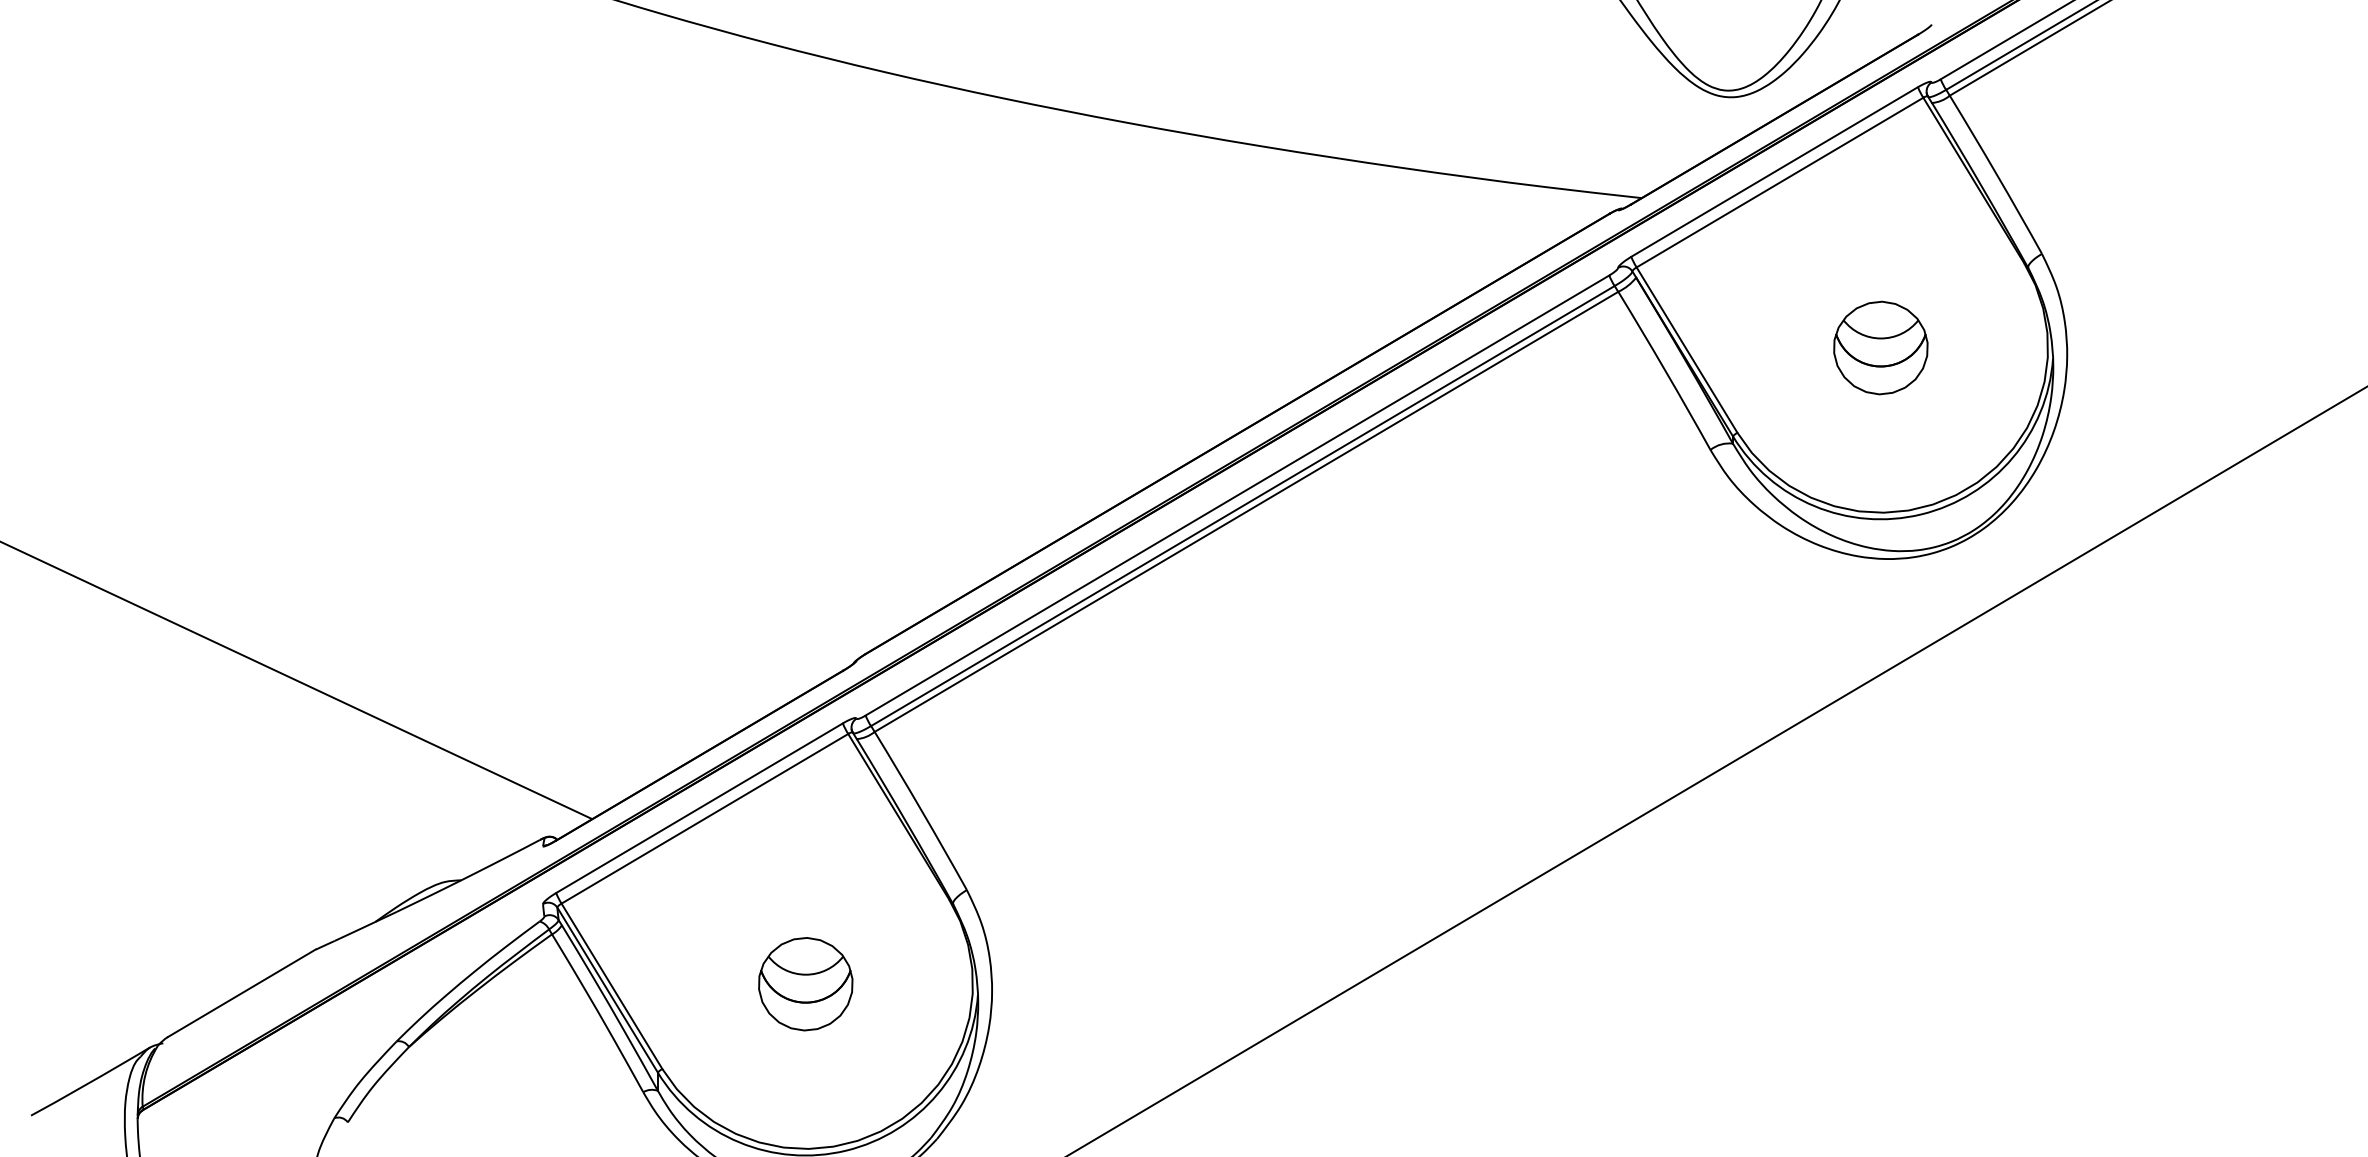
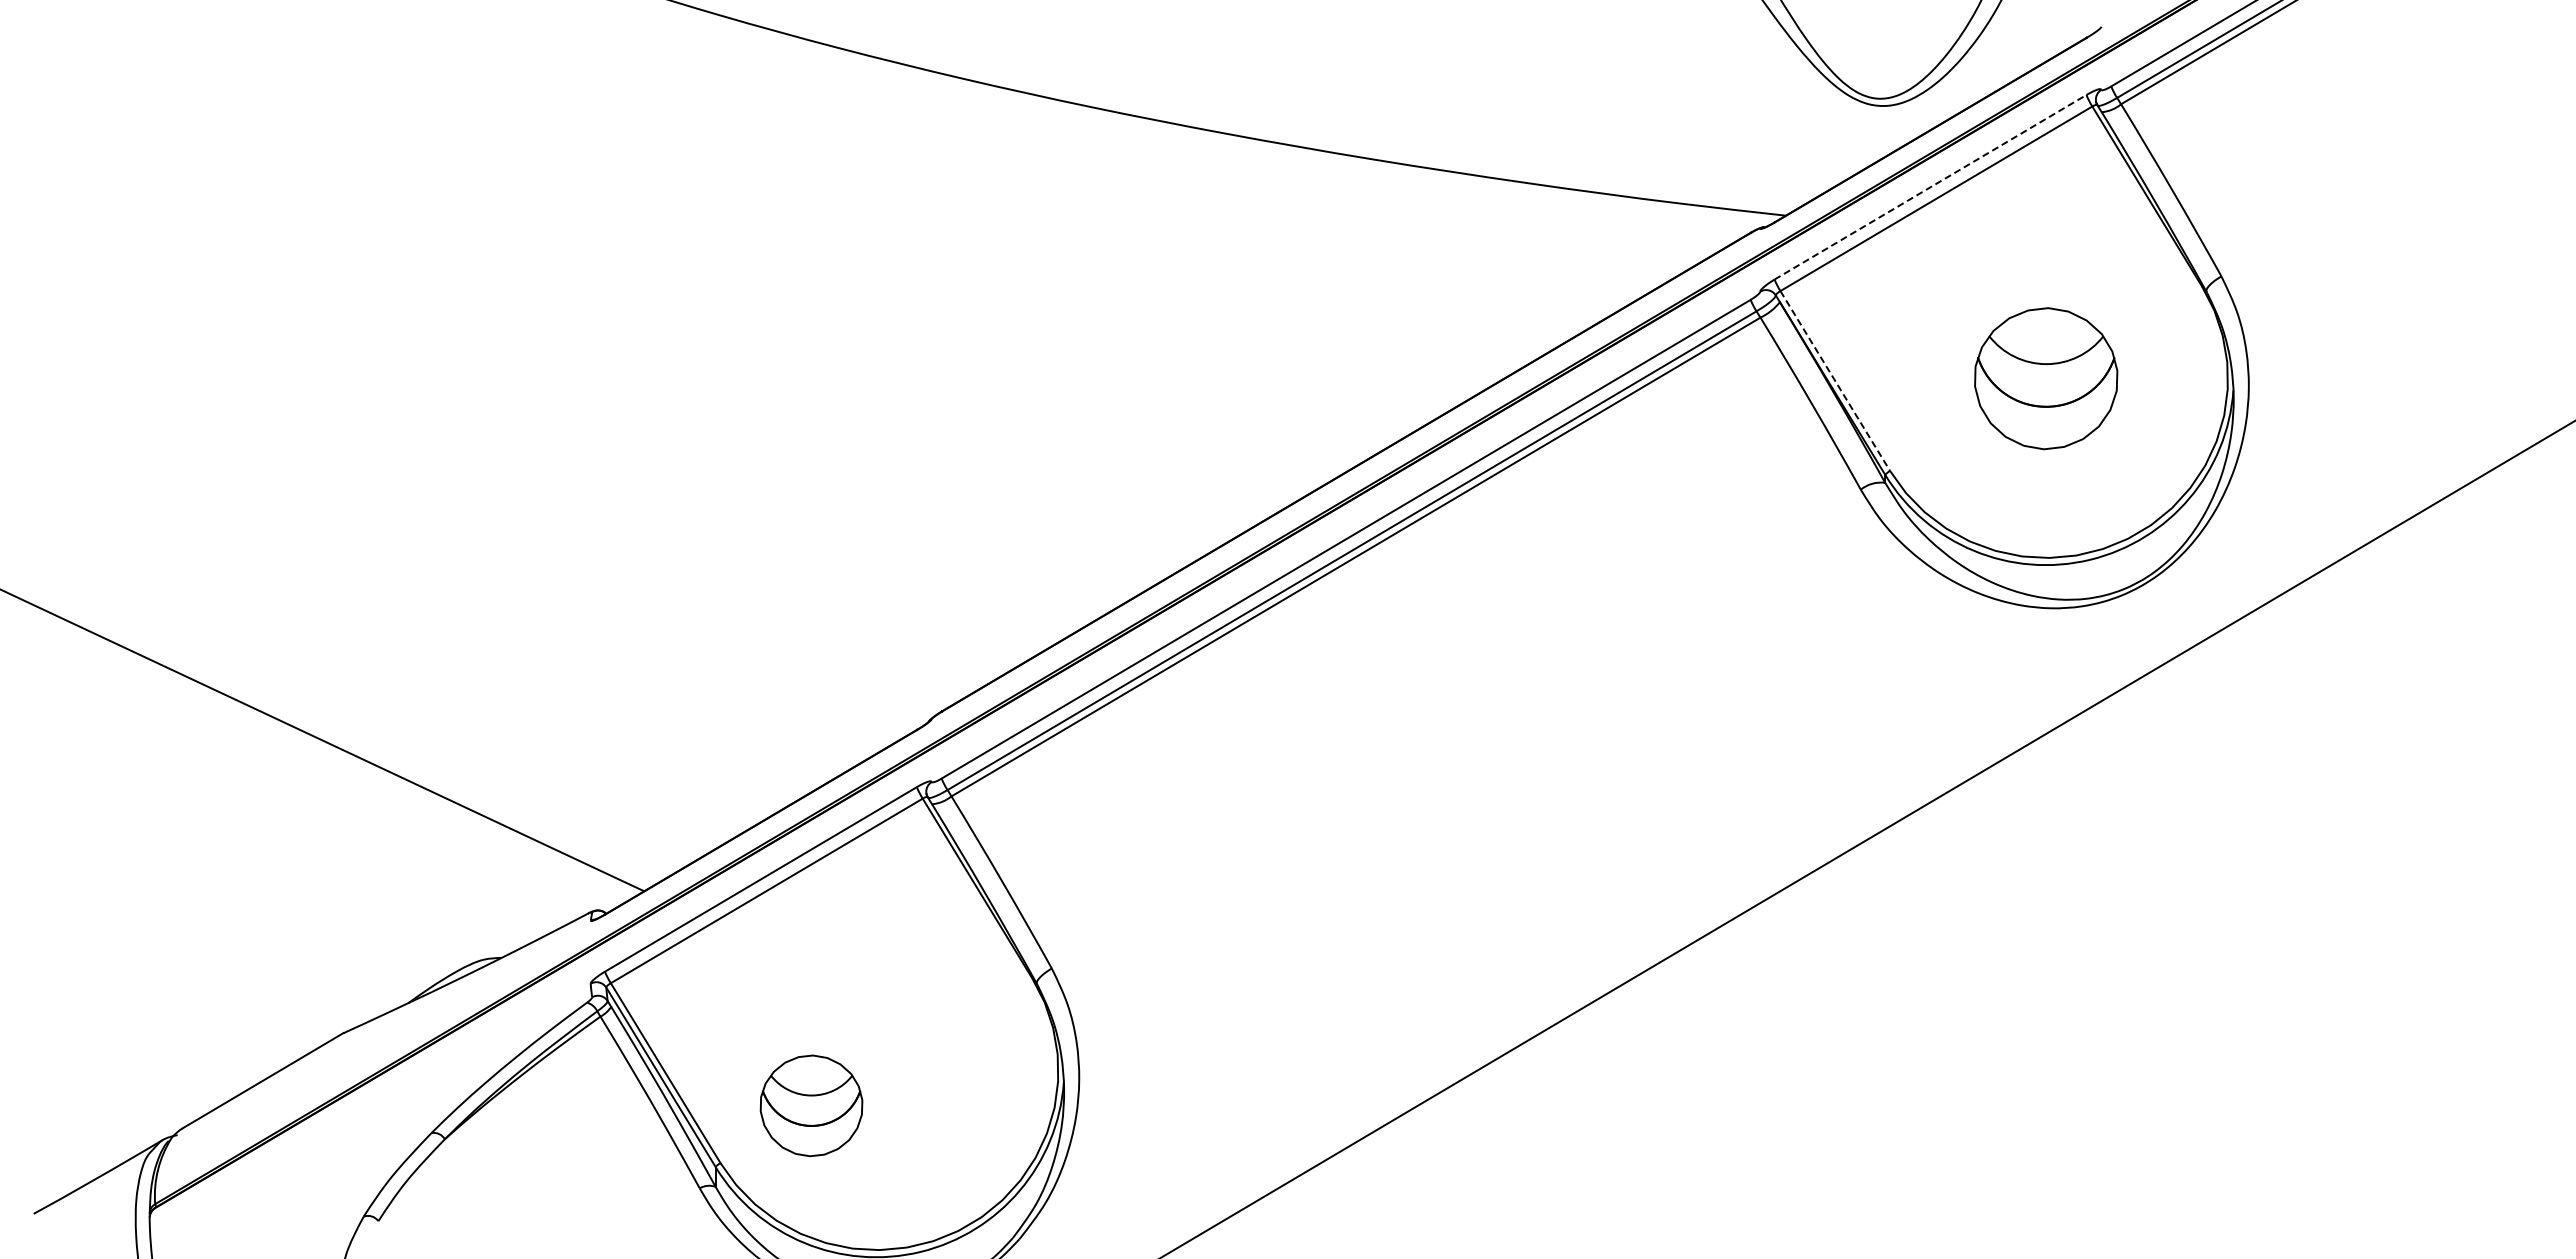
line: (1774, 172) -> (1930, 187), solid -> dashed
part: (1880, 347) -> (2045, 378), size x1.4
line: (1687, 350) -> (1835, 381), solid -> dashed
part: (805, 983) -> (811, 1105), moved

